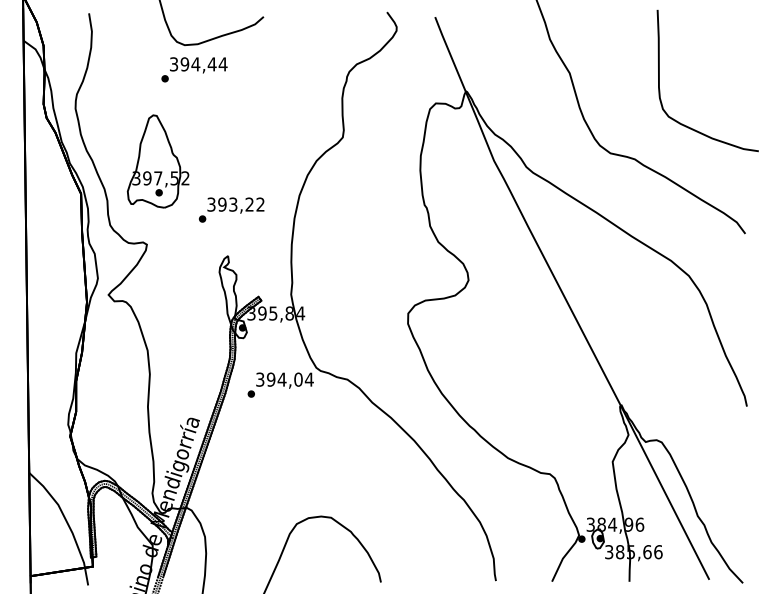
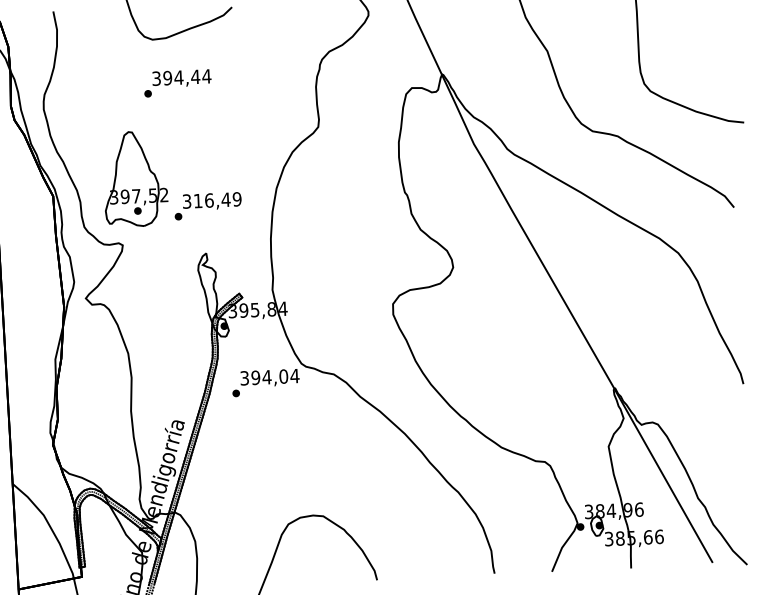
text: (194, 69) -> (177, 82), moved
part: (157, 161) -> (134, 179), moved
text: (241, 204) -> (217, 200), 393,22 -> 316,49

